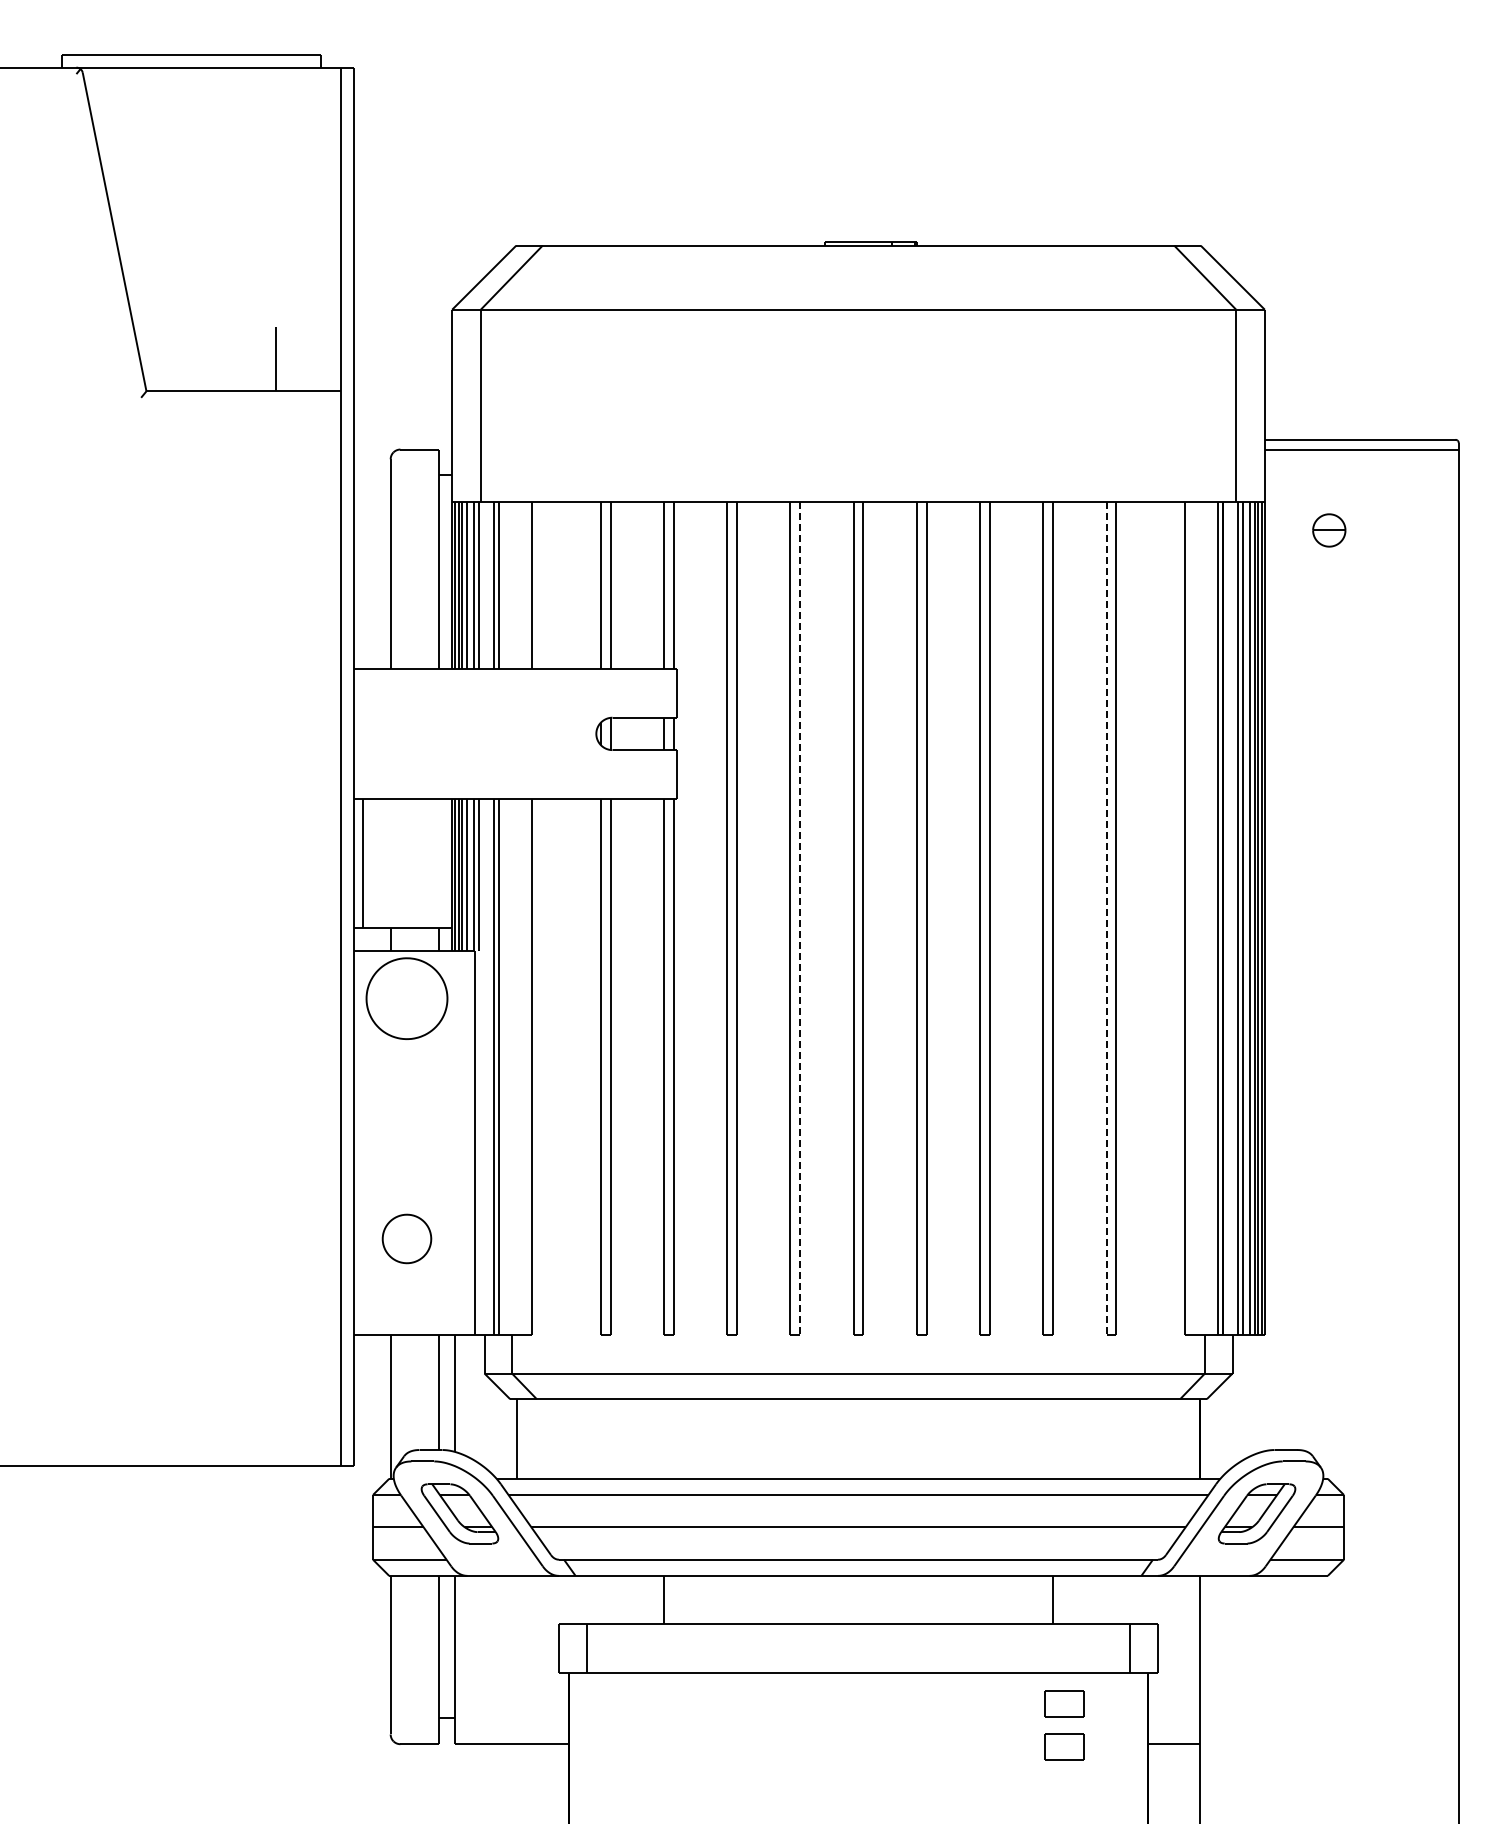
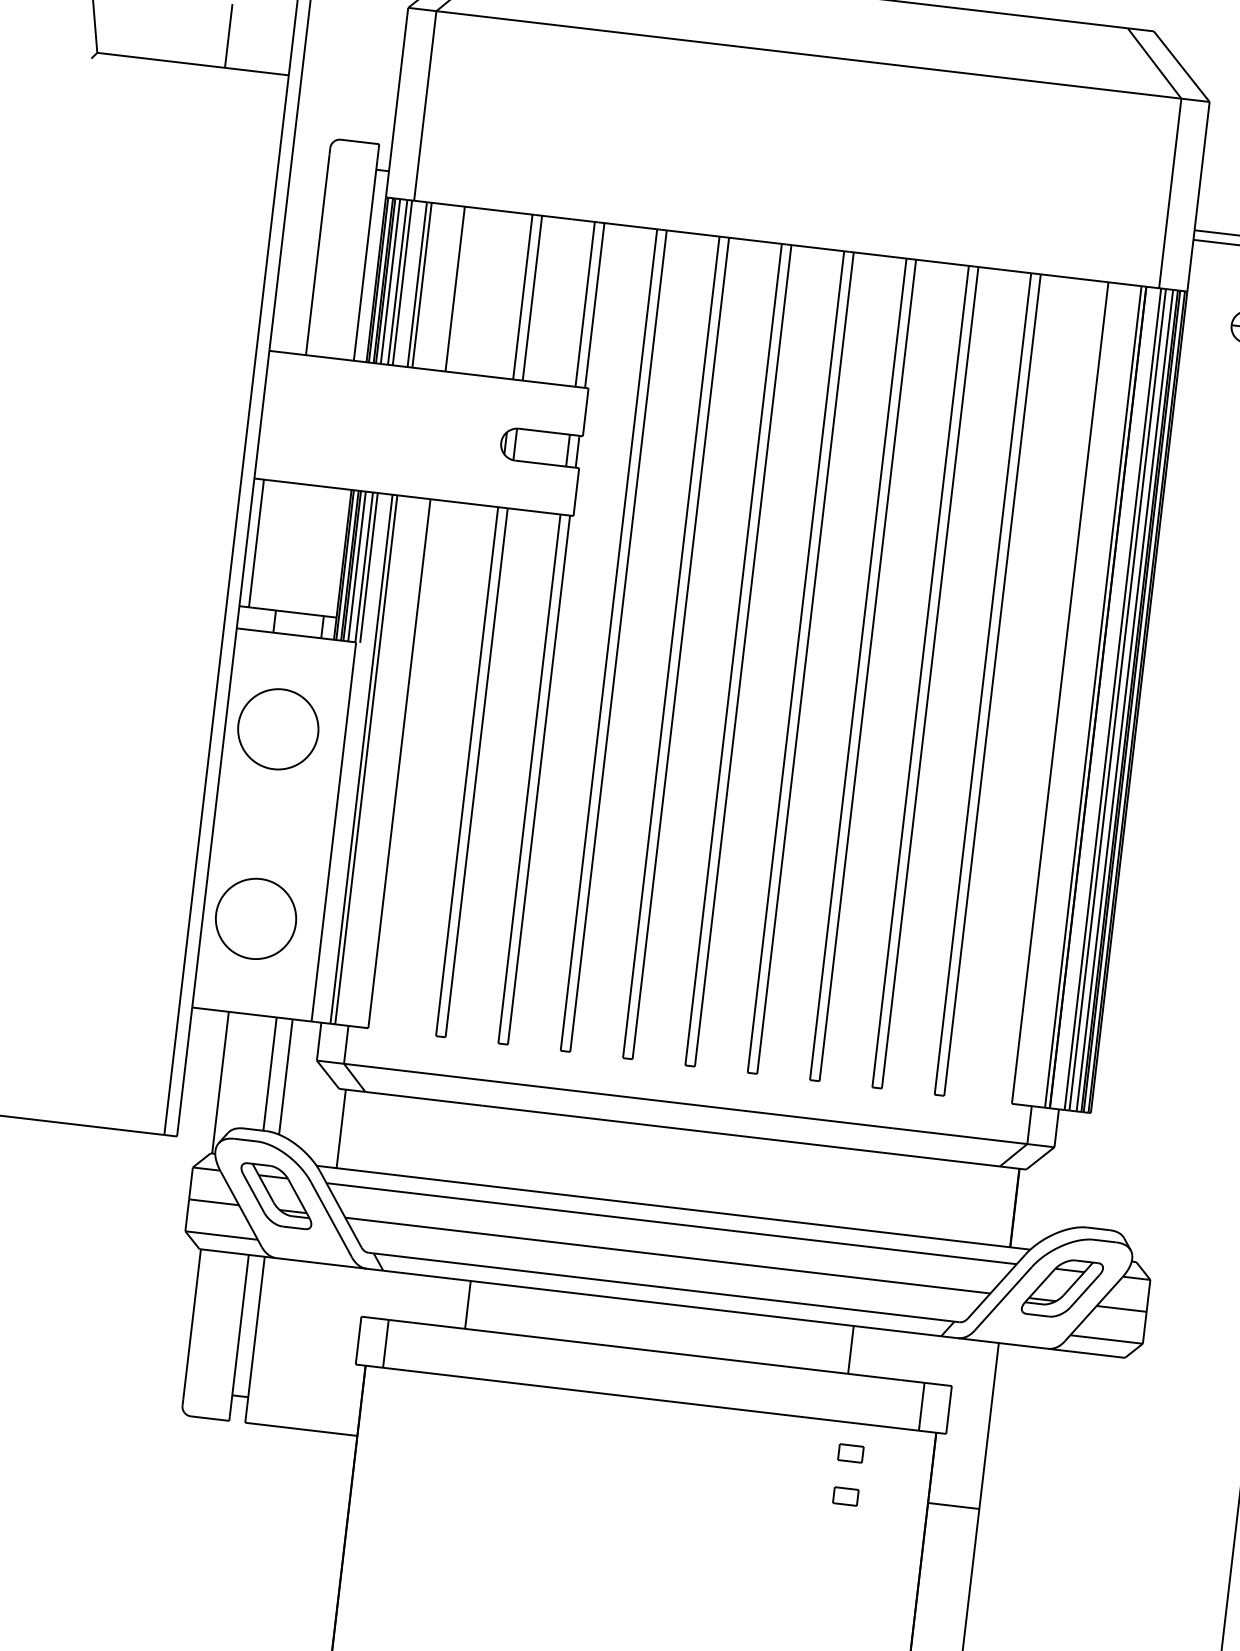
line: (800, 918) -> (681, 648), dashed -> solid
line: (1106, 918) -> (982, 683), dashed -> solid
part: (406, 998) -> (277, 729), moved
part: (406, 1238) -> (255, 918), size x1.67
part: (1064, 1703) -> (850, 1453), size x0.62
part: (1064, 1747) -> (845, 1496), size x0.62

